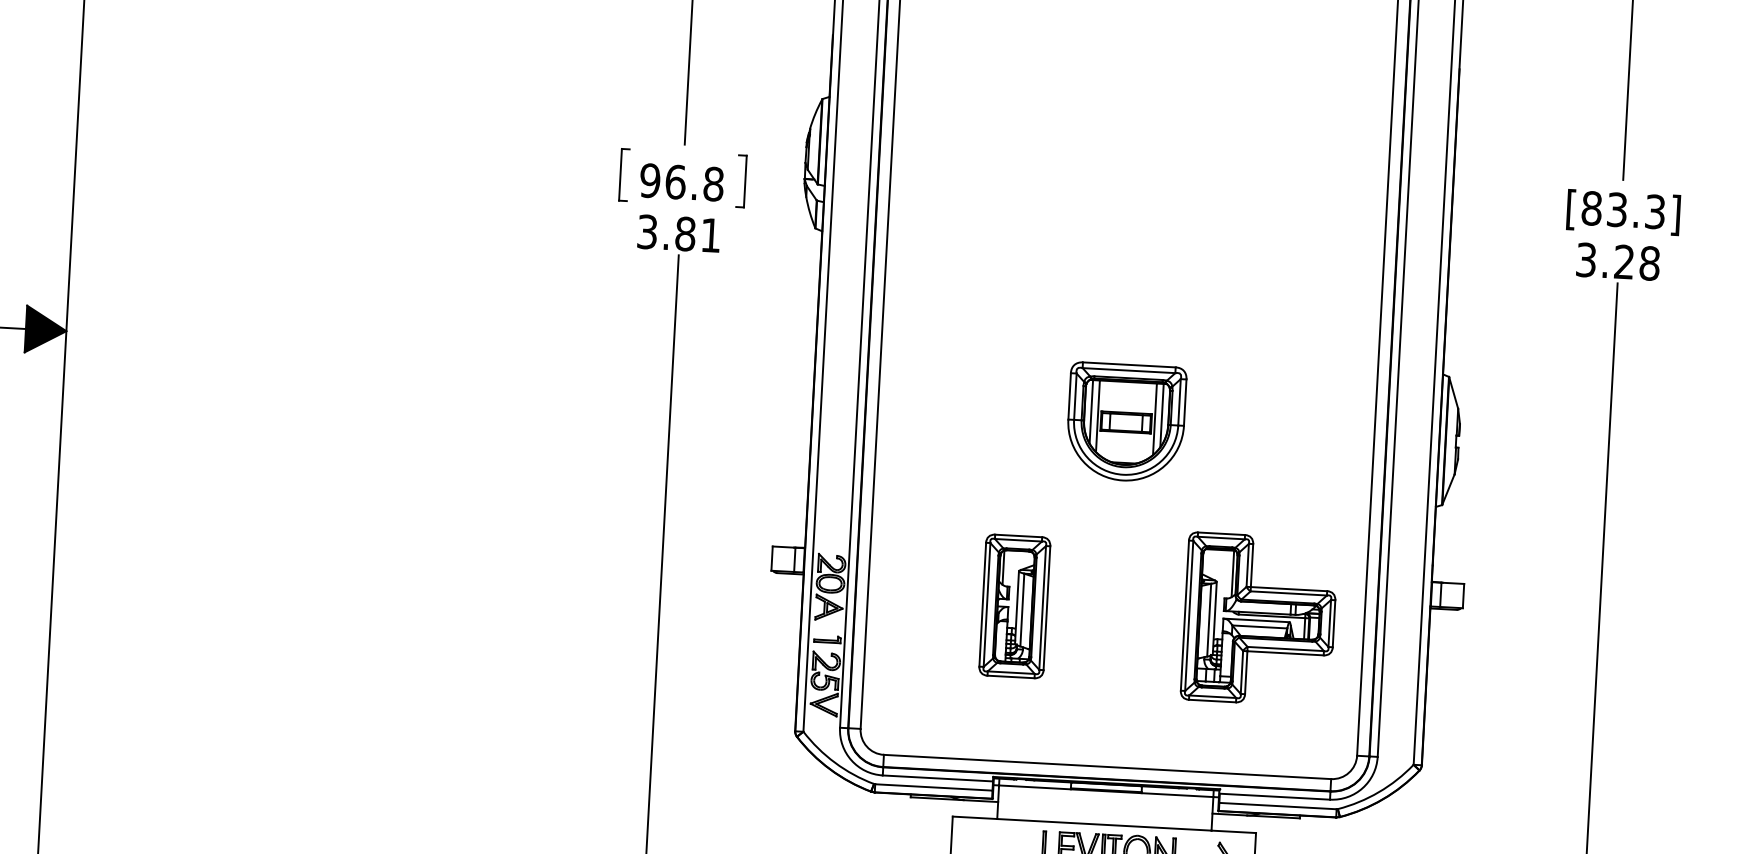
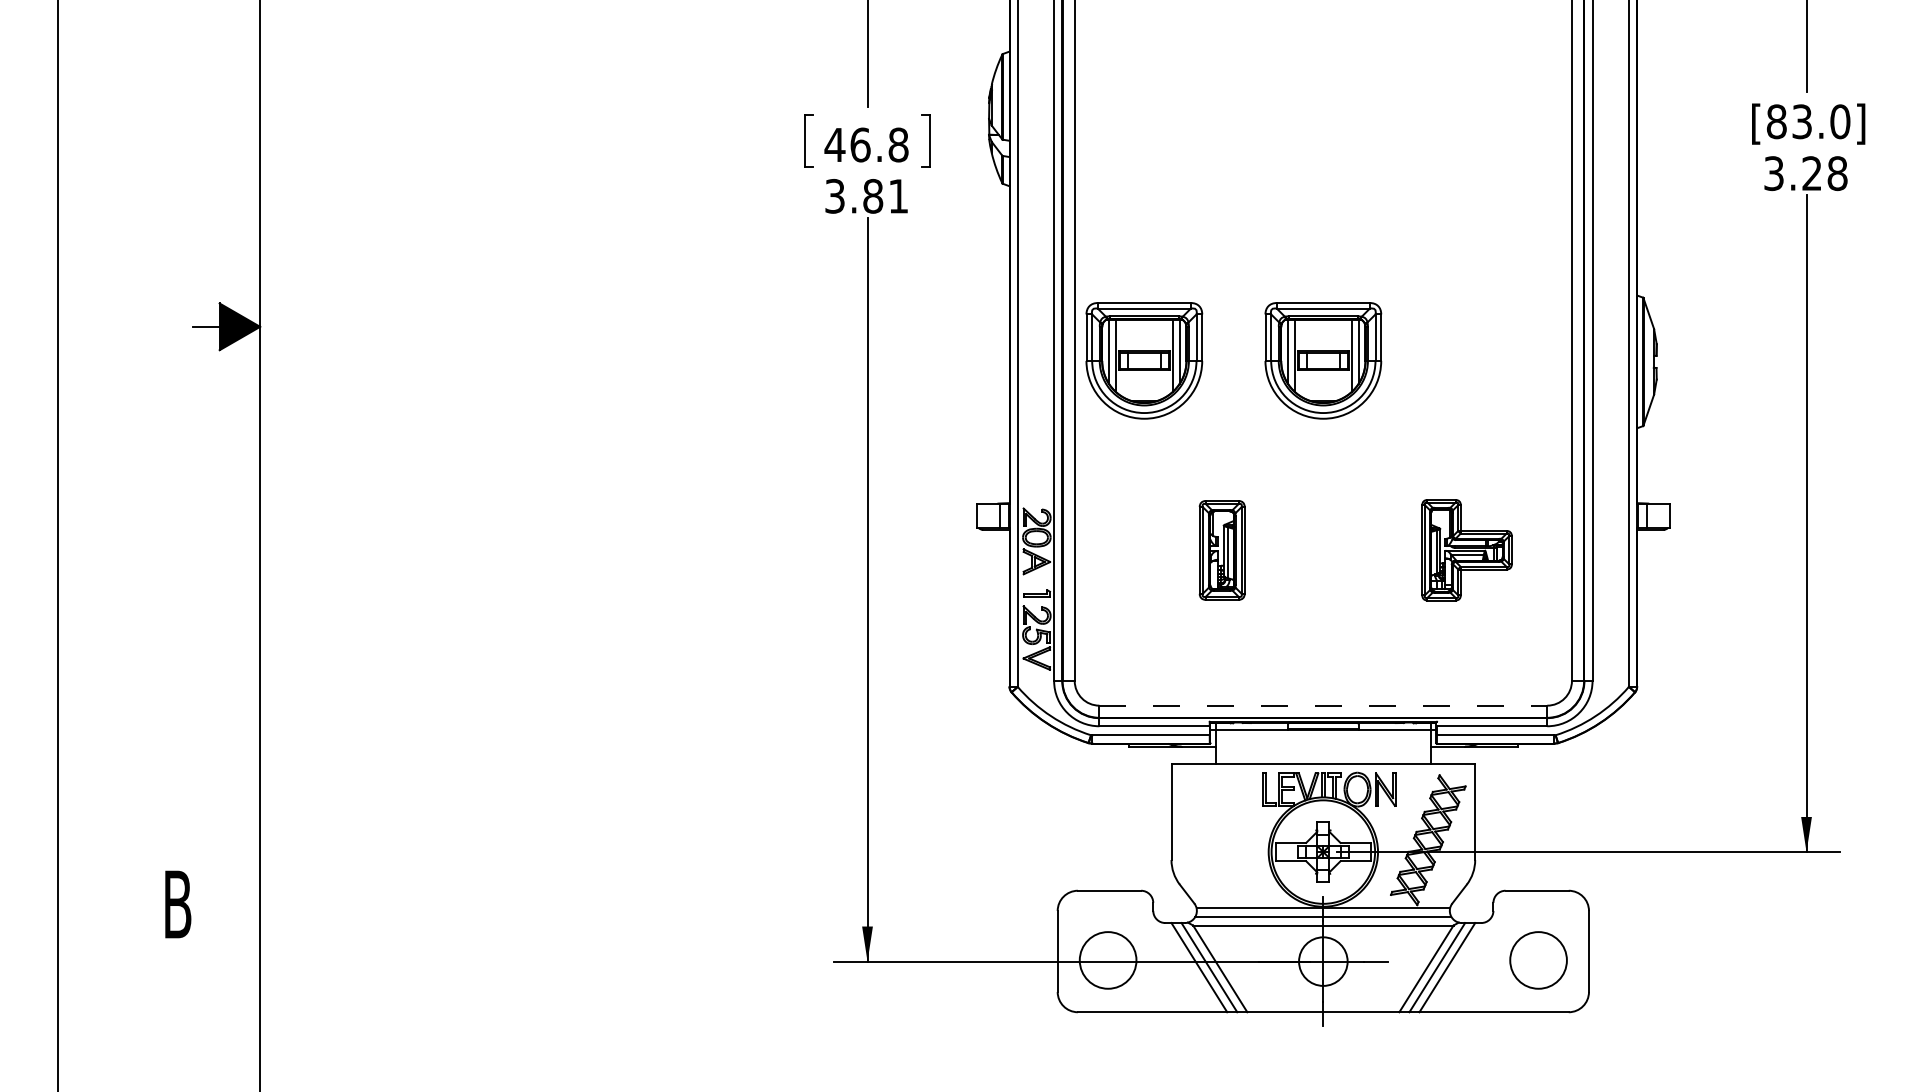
text: (649, 180) -> (834, 144), 96.8 -> 46.8
text: (1655, 211) -> (1840, 121), [83.3] -> [83.0]
part: (947, 412) -> (1144, 360), added
part: (1015, 606) -> (1222, 550), size x0.7
part: (1258, 618) -> (1466, 549), size x0.6
line: (1107, 766) -> (1323, 705), solid -> dashed

